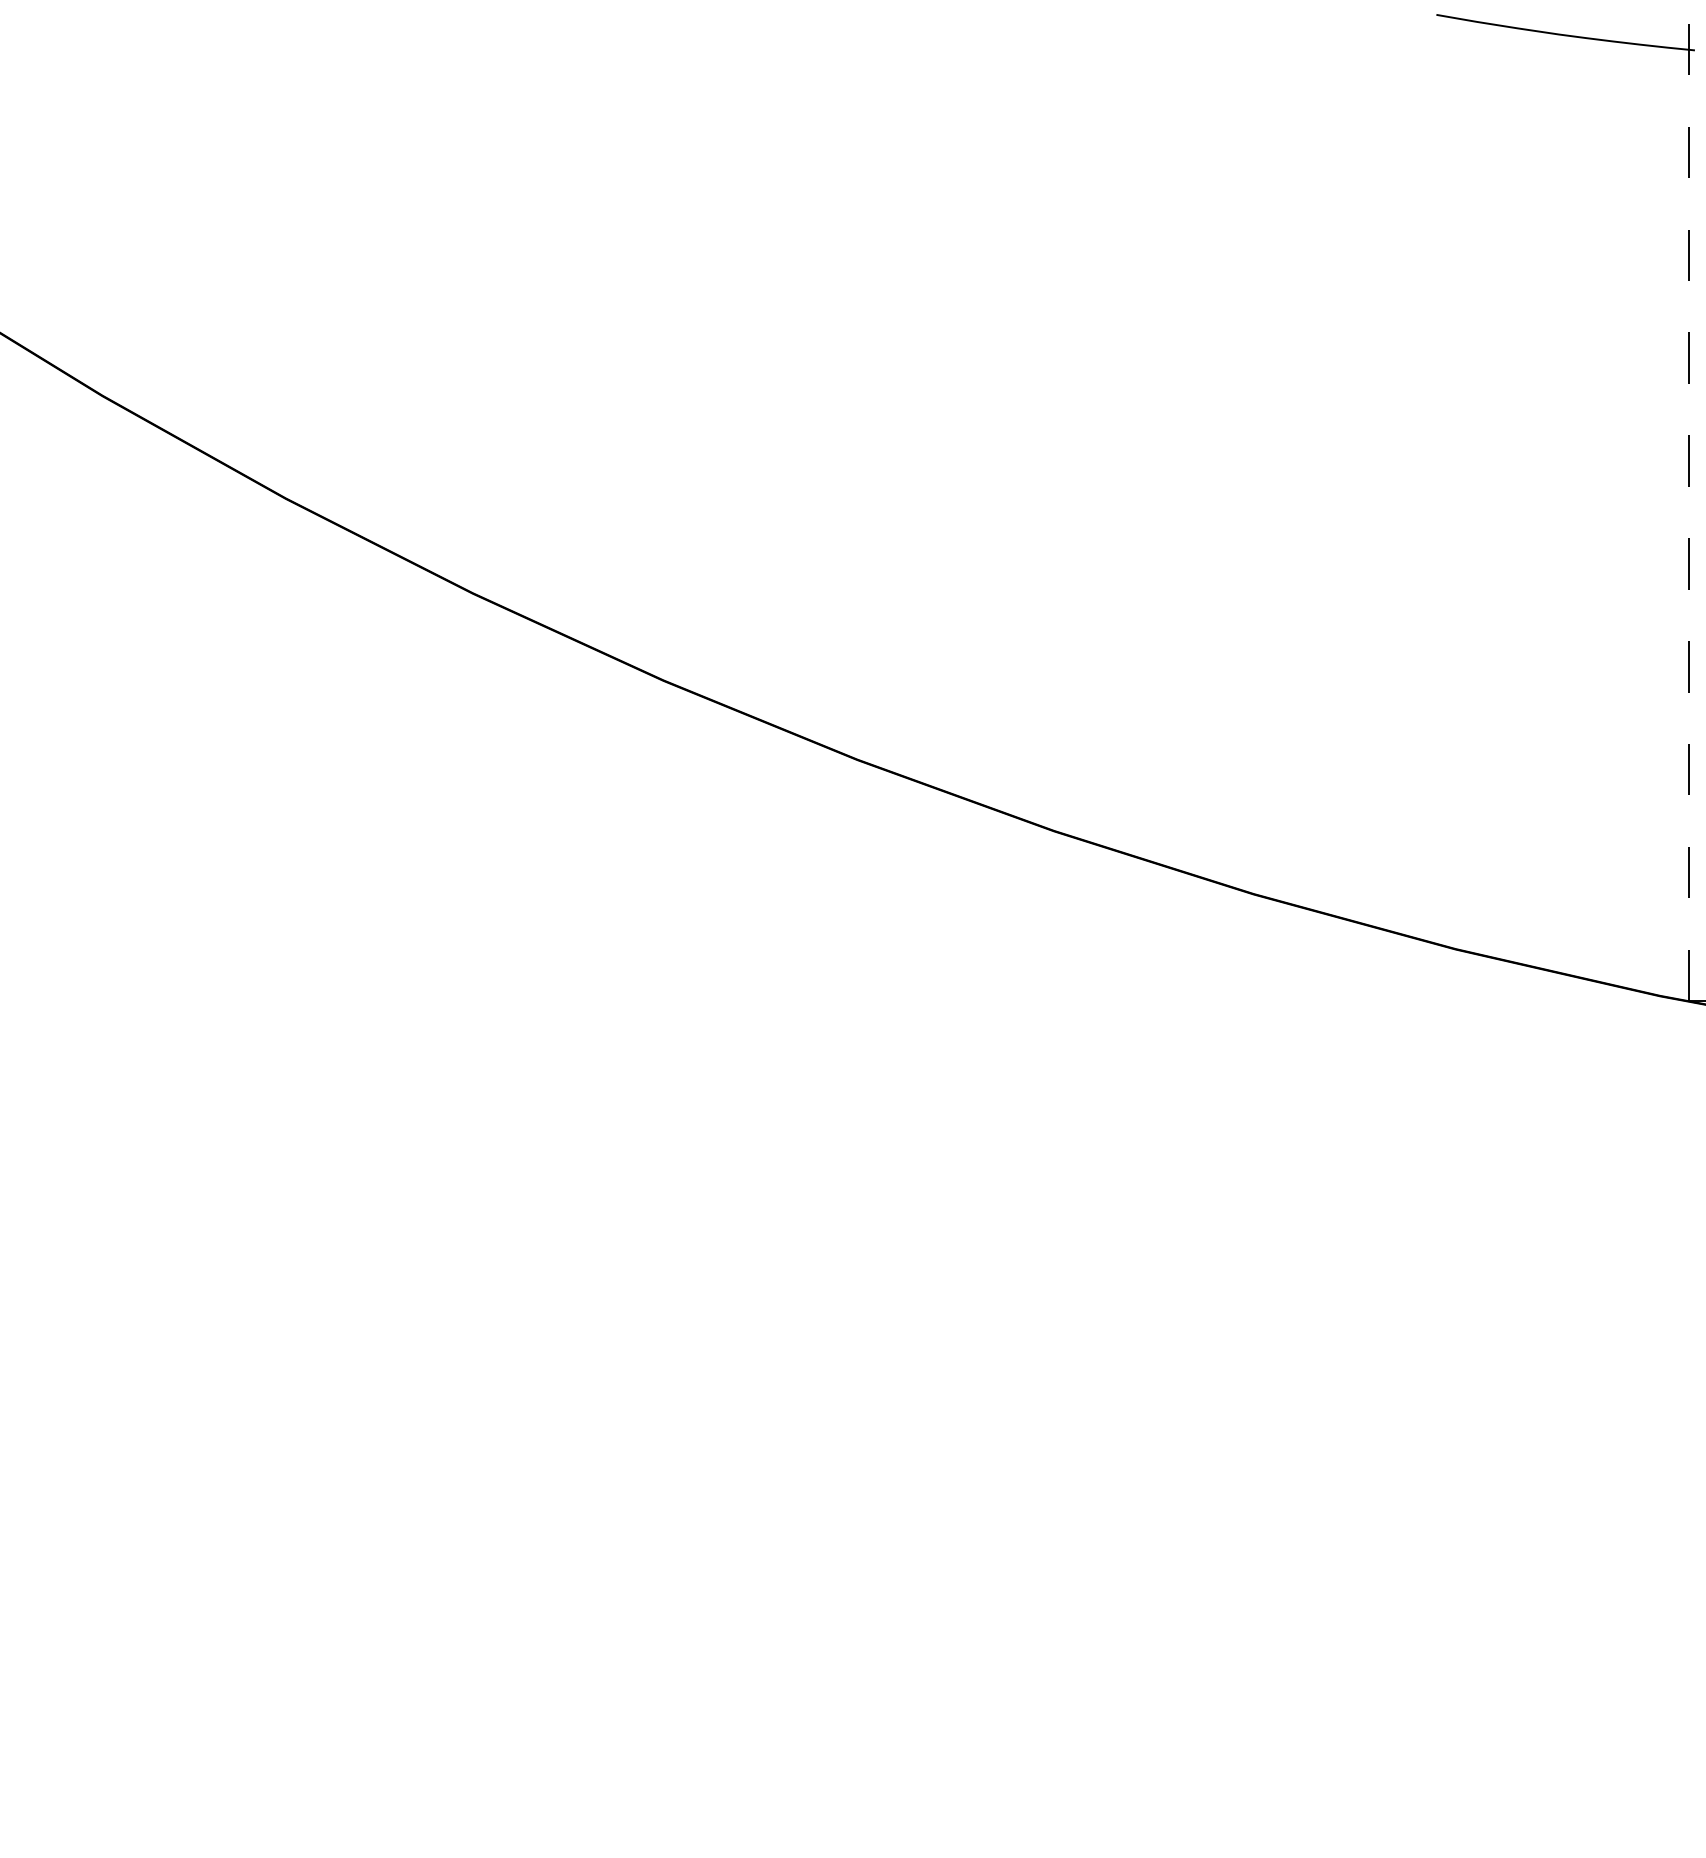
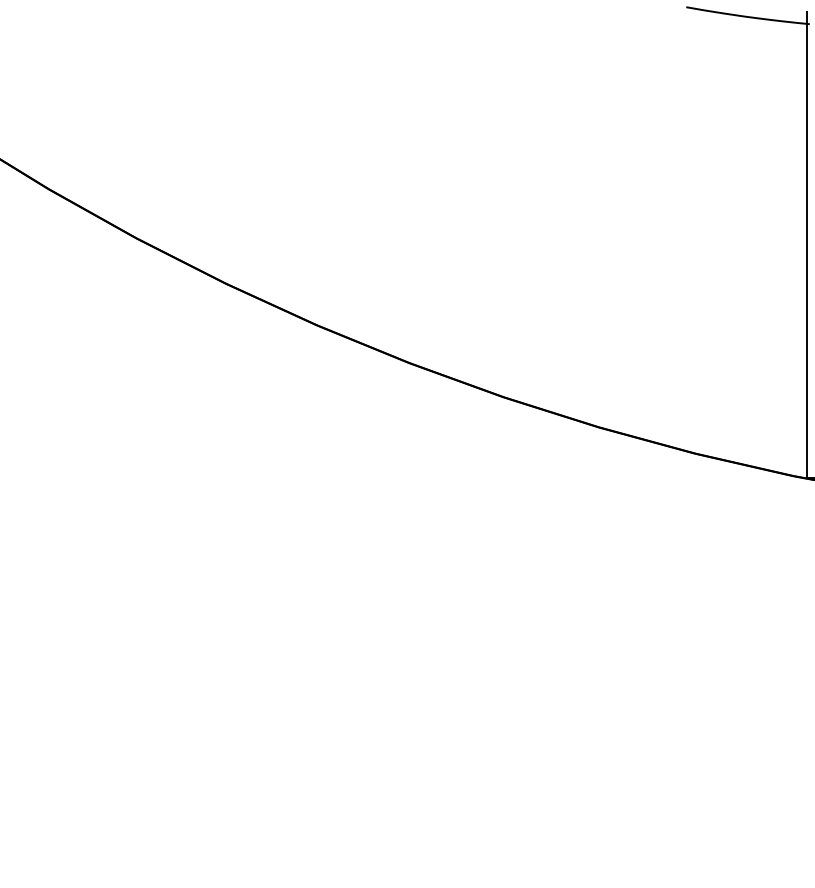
line: (1688, 513) -> (806, 245), dashed -> solid

